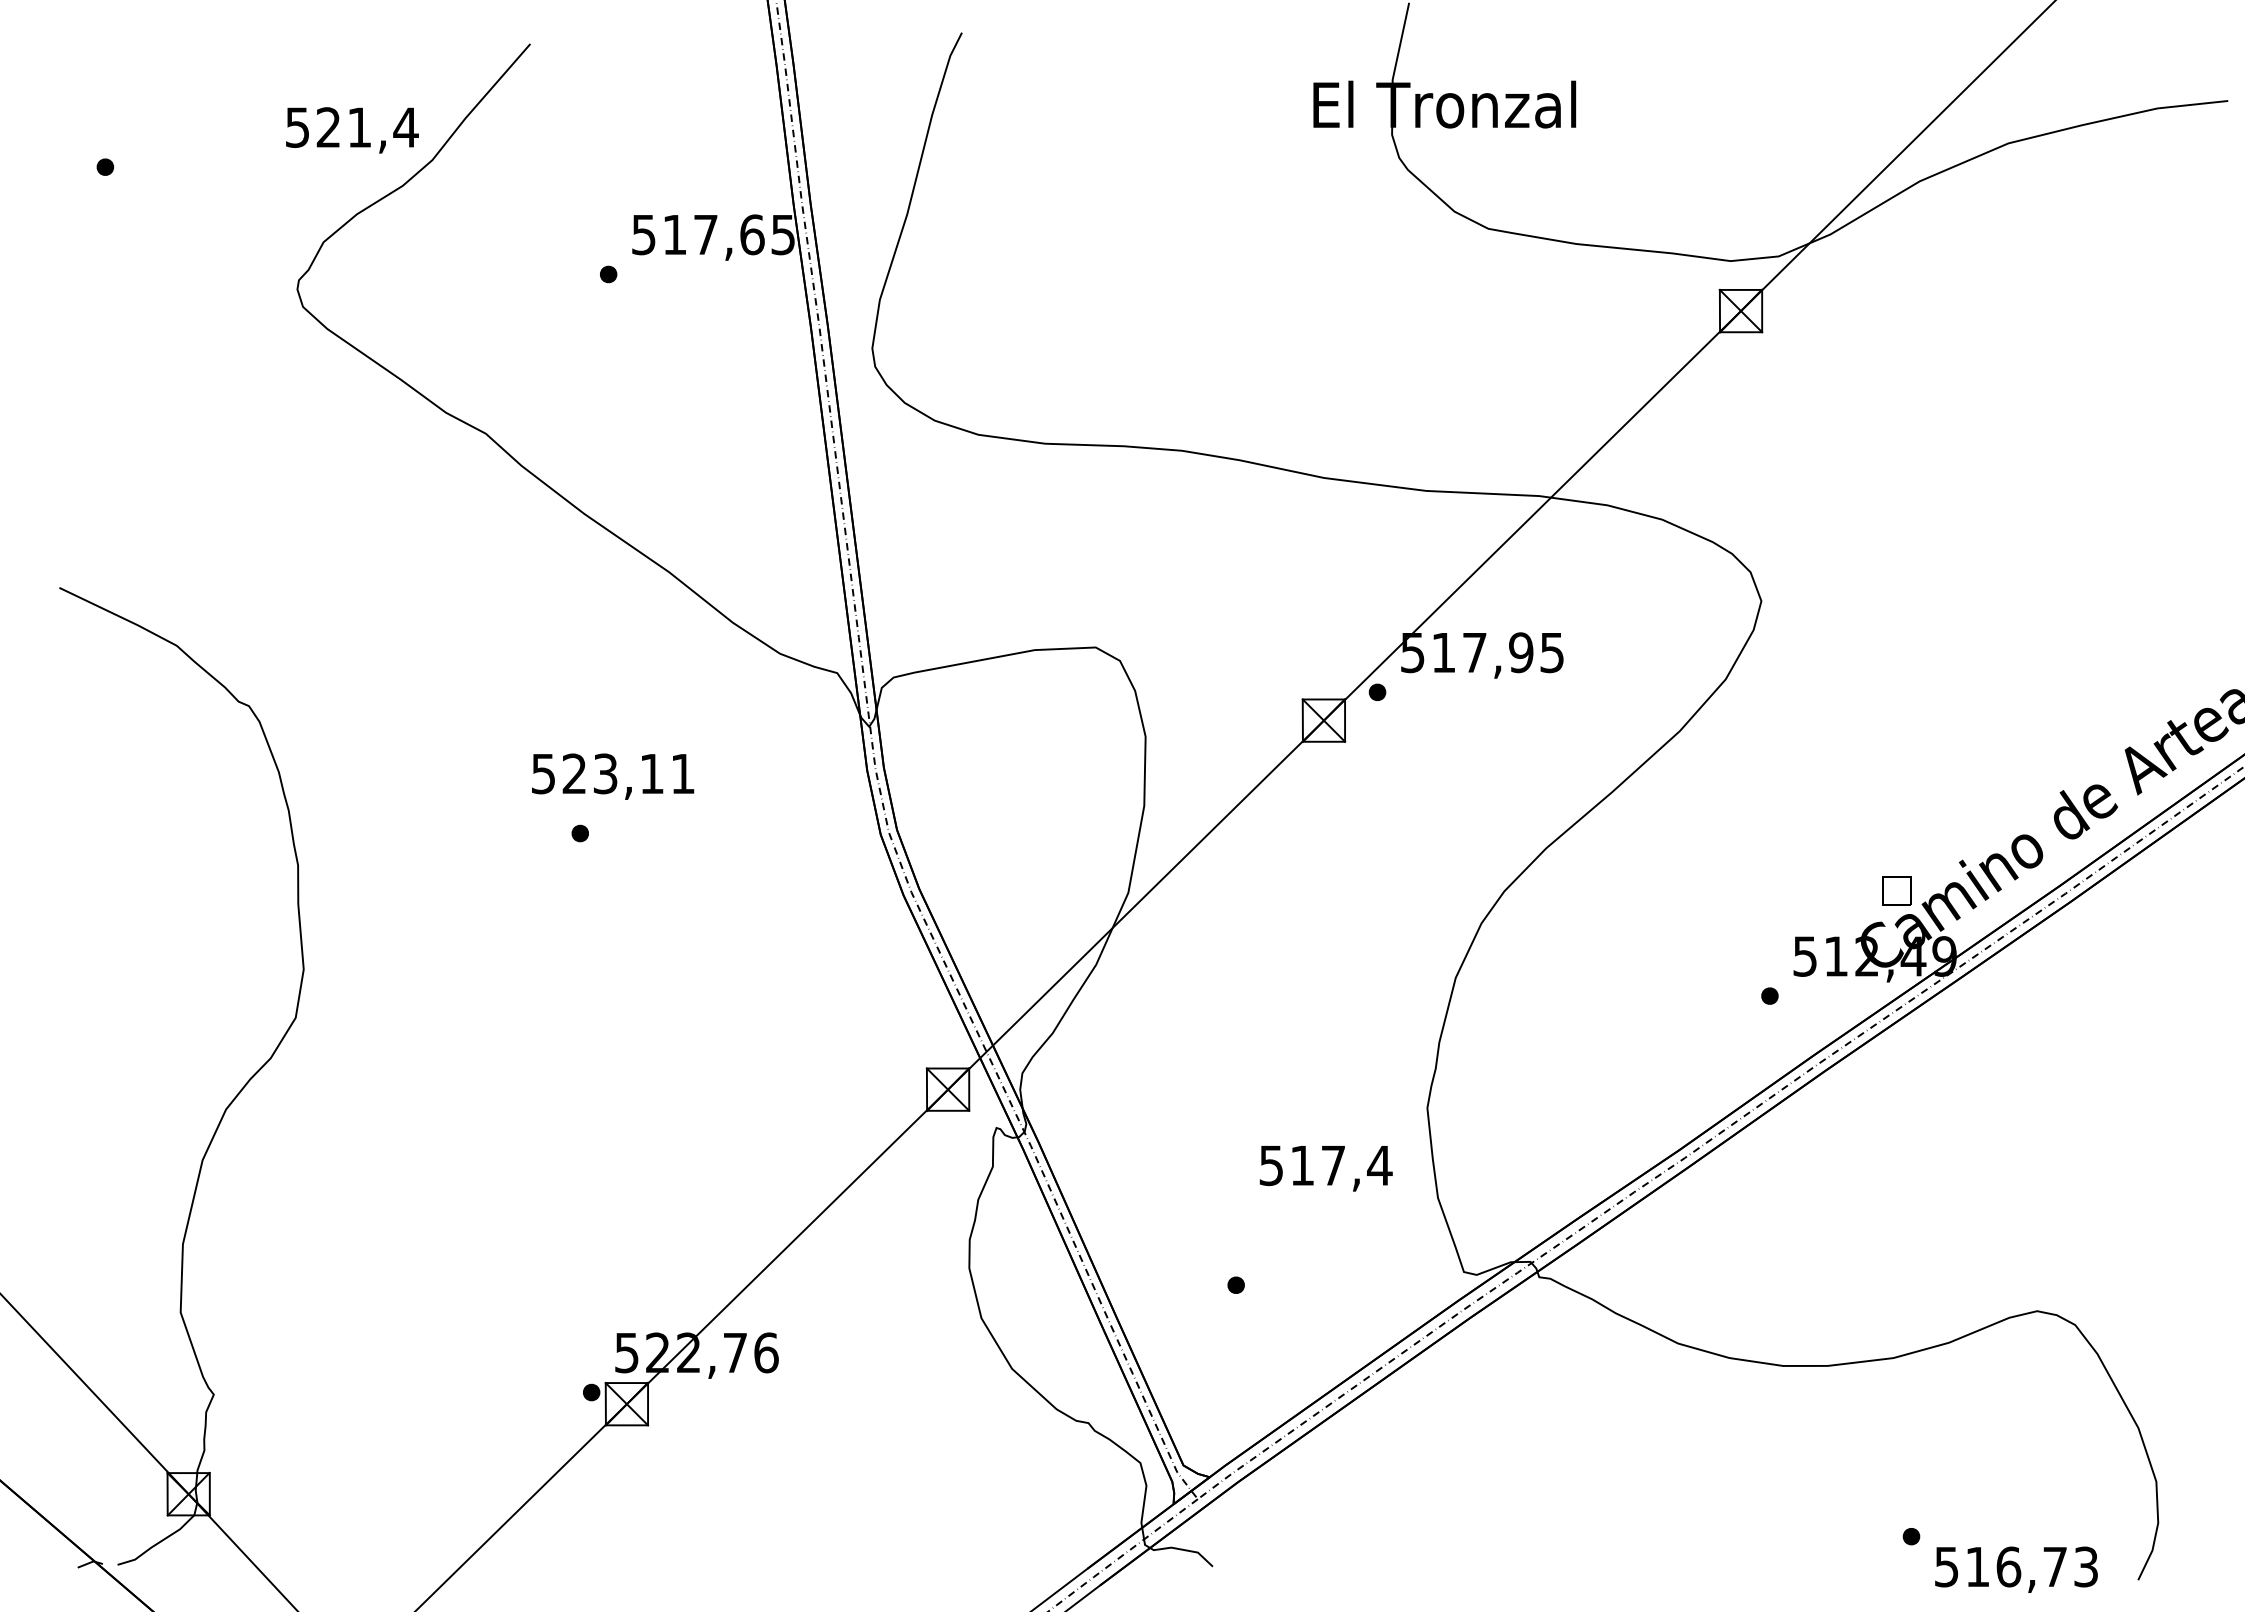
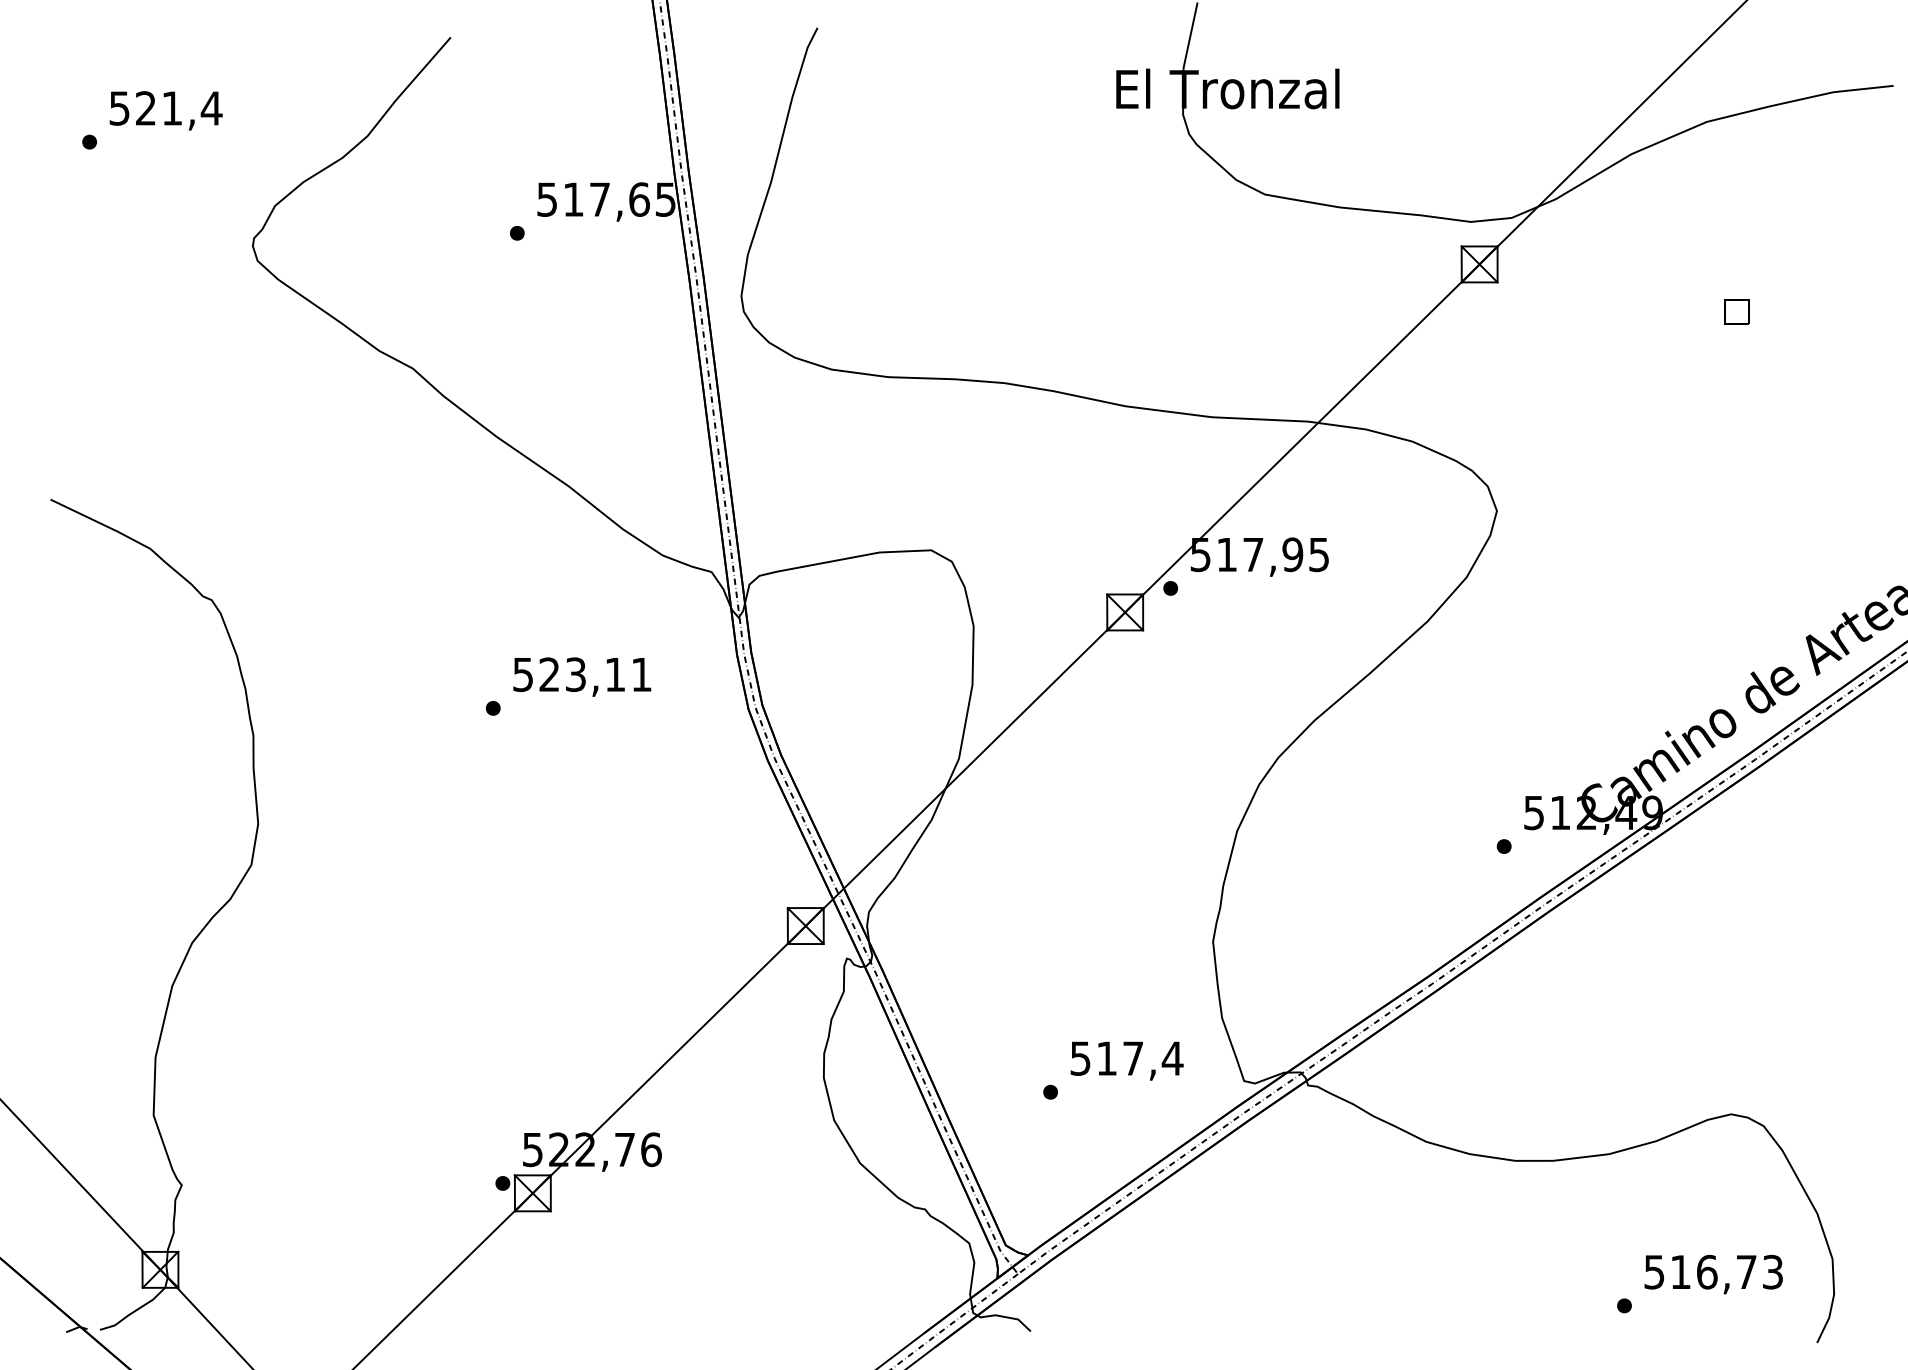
text: (352, 130) -> (166, 110), moved
text: (613, 776) -> (582, 676), moved
part: (1896, 890) -> (1736, 311), moved
text: (1325, 1168) -> (1126, 1061), moved
text: (2016, 1569) -> (1713, 1274), moved

